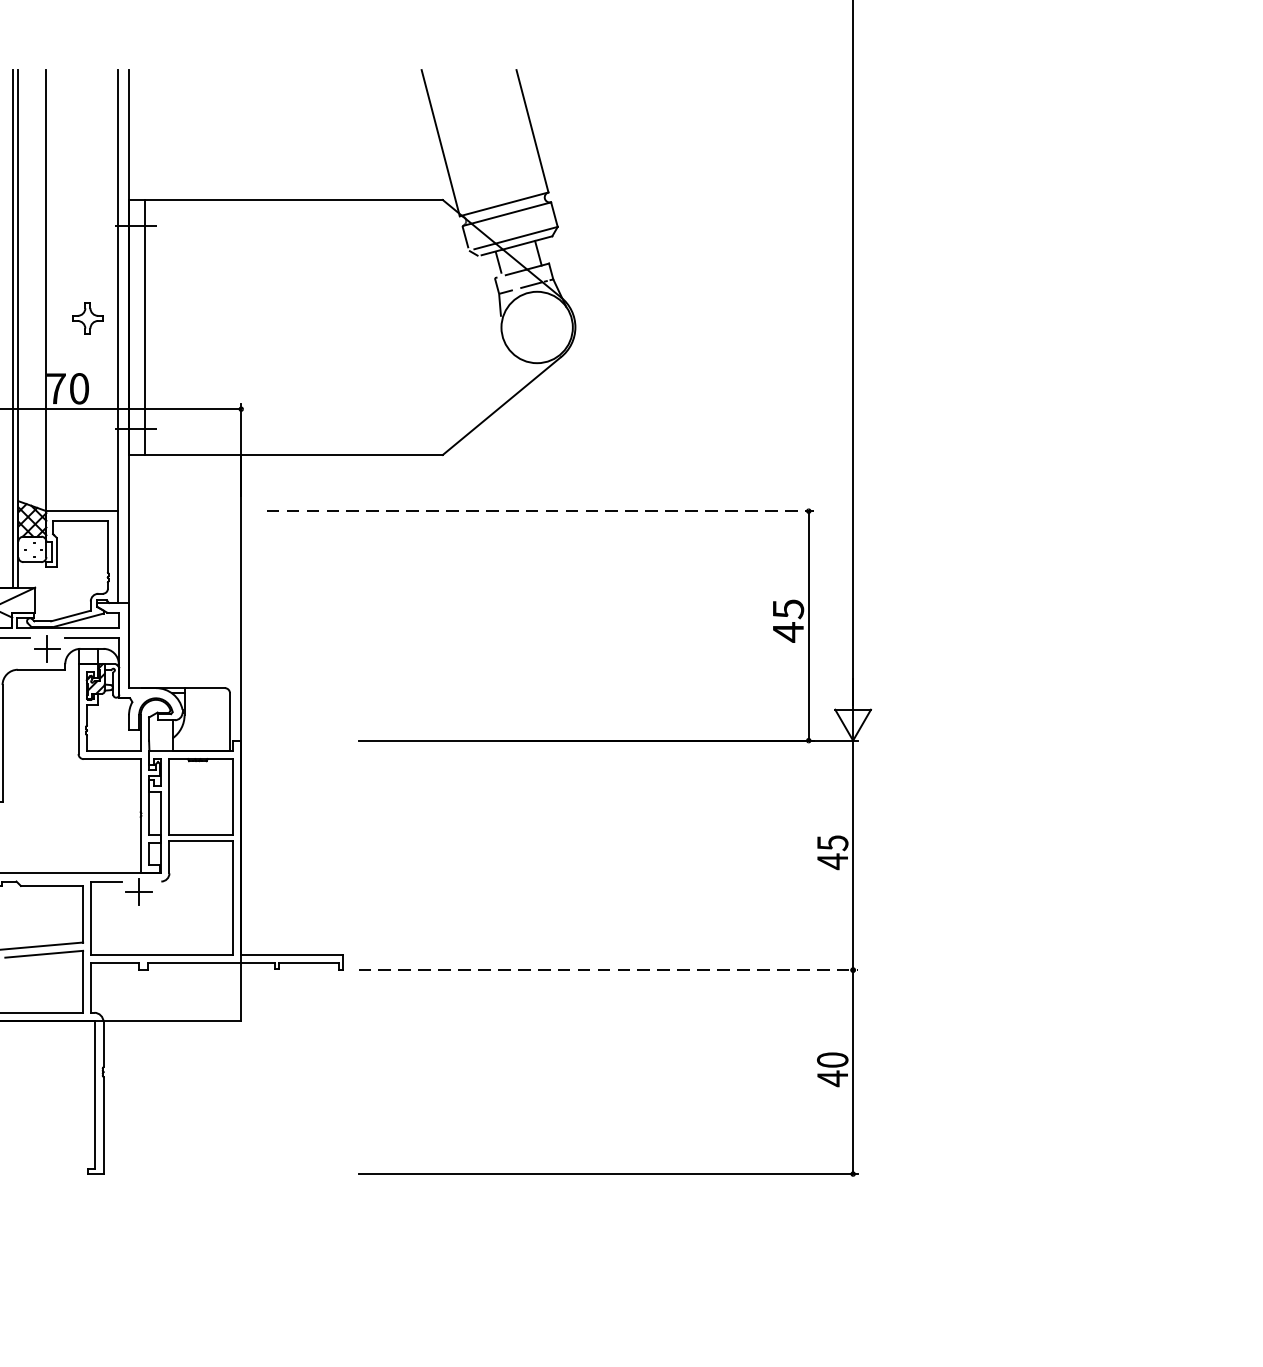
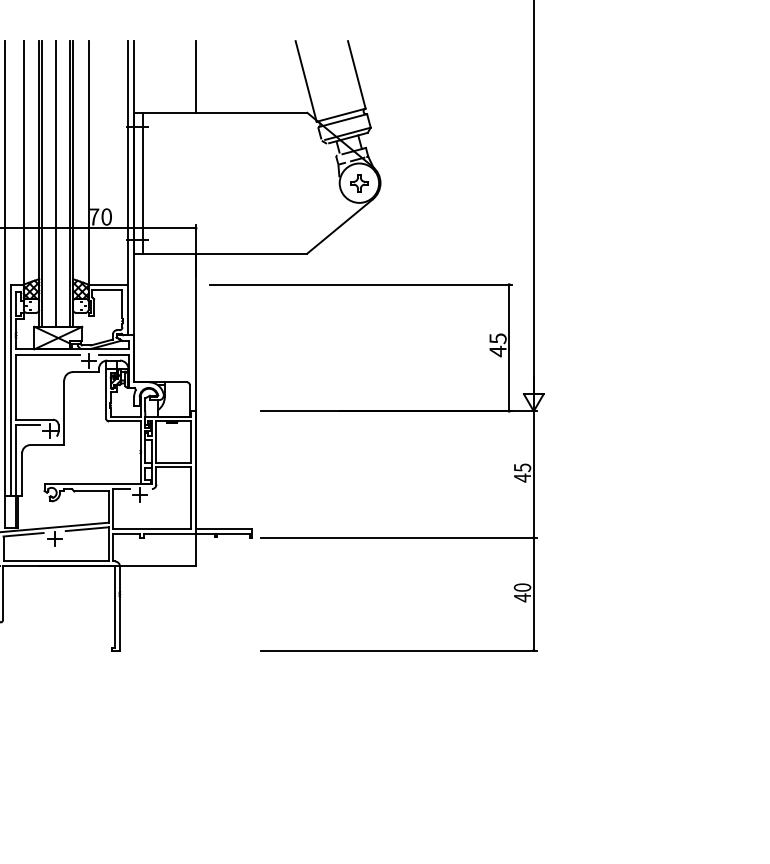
line: (242, 134) -> (196, 76), added
part: (88, 318) -> (359, 183), moved
line: (540, 510) -> (361, 284), dashed -> solid
line: (608, 969) -> (398, 537), dashed -> solid

